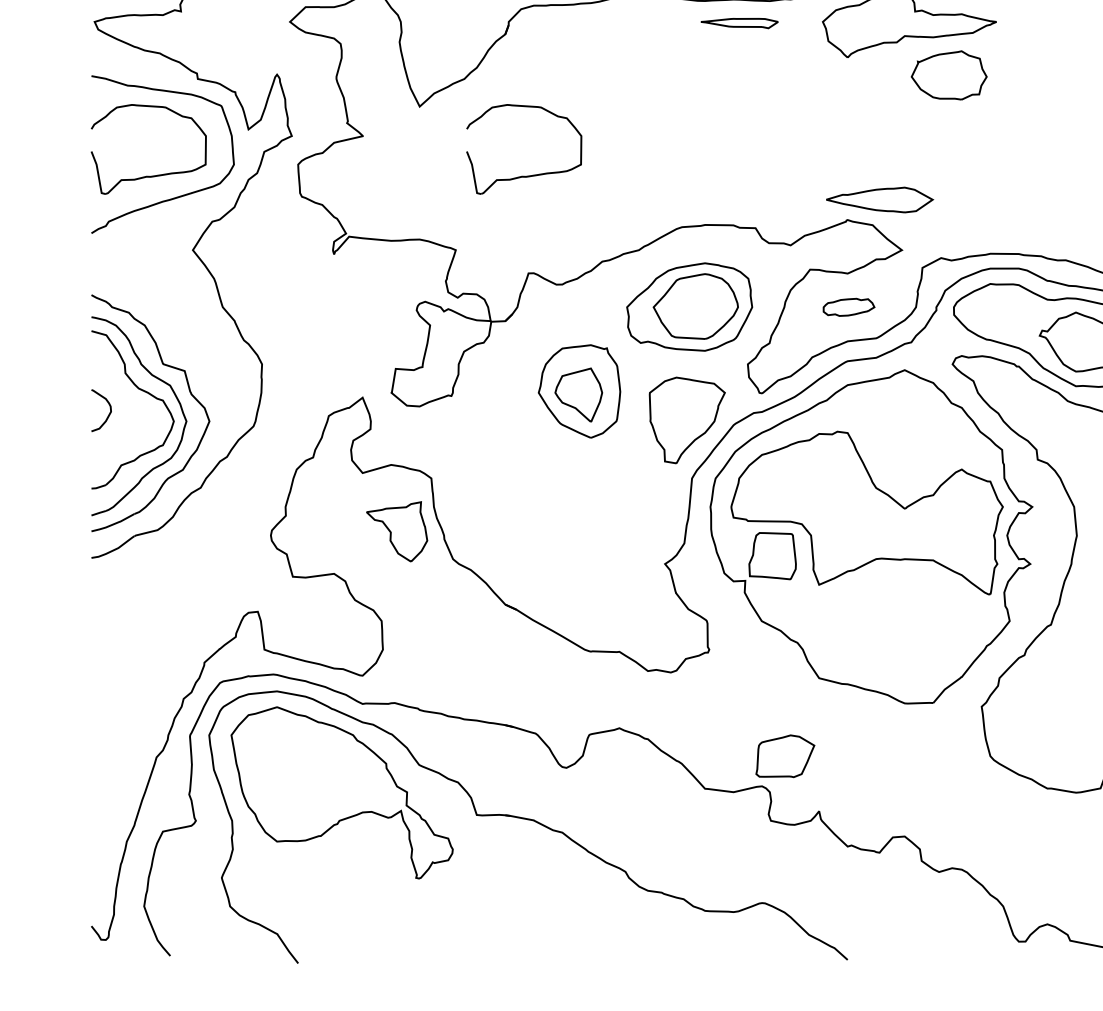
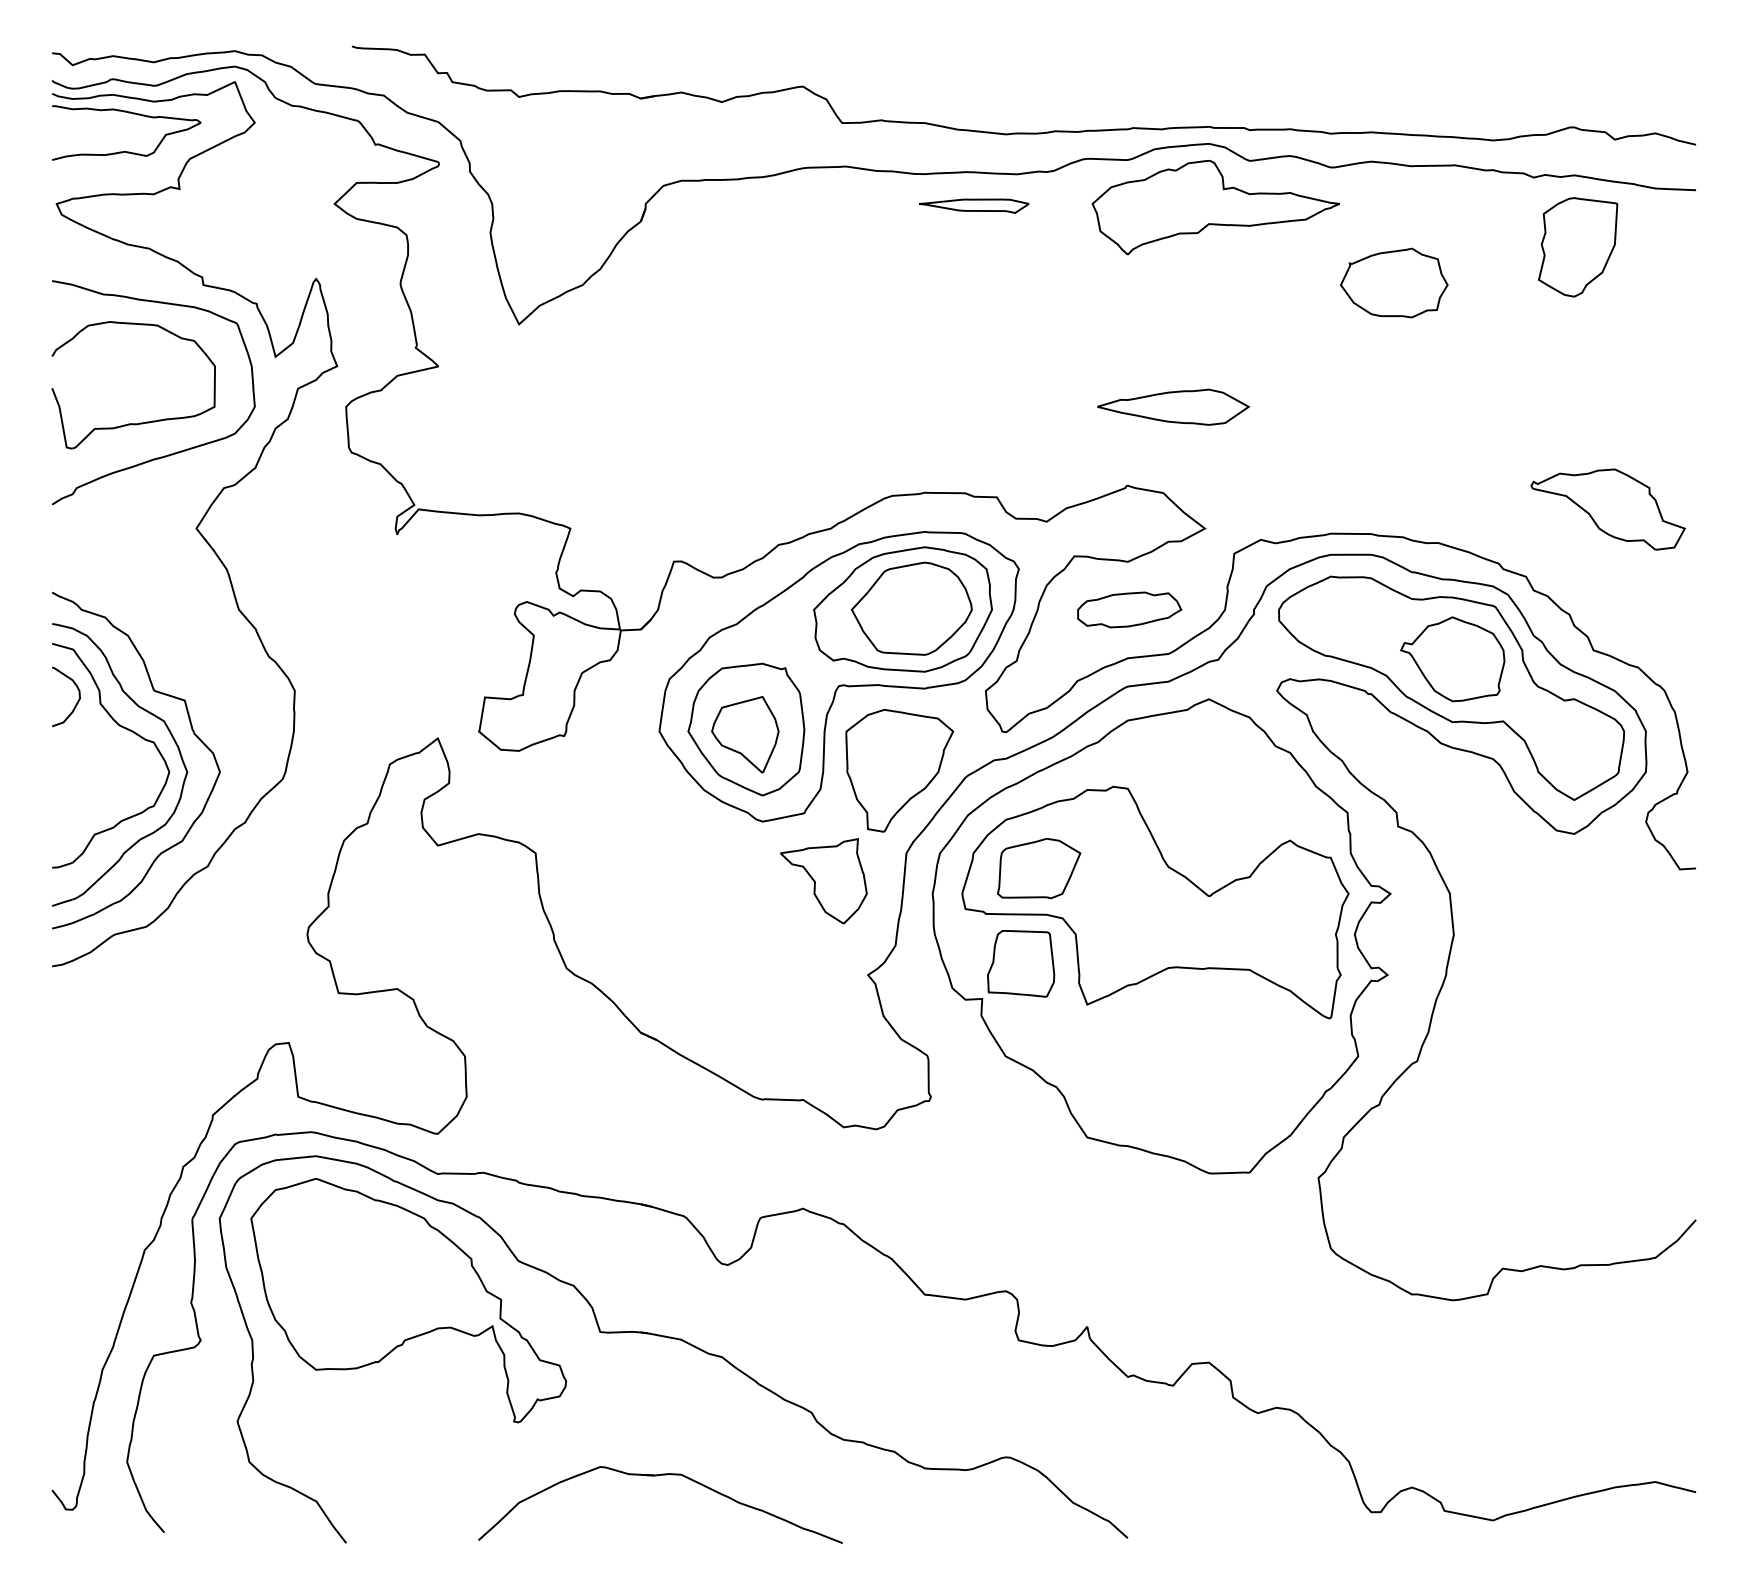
part: (949, 75) -> (1394, 282), moved
part: (528, 175) -> (673, 422), removed
part: (879, 199) -> (1173, 406), moved
part: (848, 307) -> (1129, 609), size x1.43
part: (644, 354) -> (838, 676), added
curve: (108, 414) -> (76, 702), moved
part: (396, 532) -> (823, 881), moved
part: (785, 756) -> (1039, 868), moved
part: (517, 916) -> (657, 1476), added

